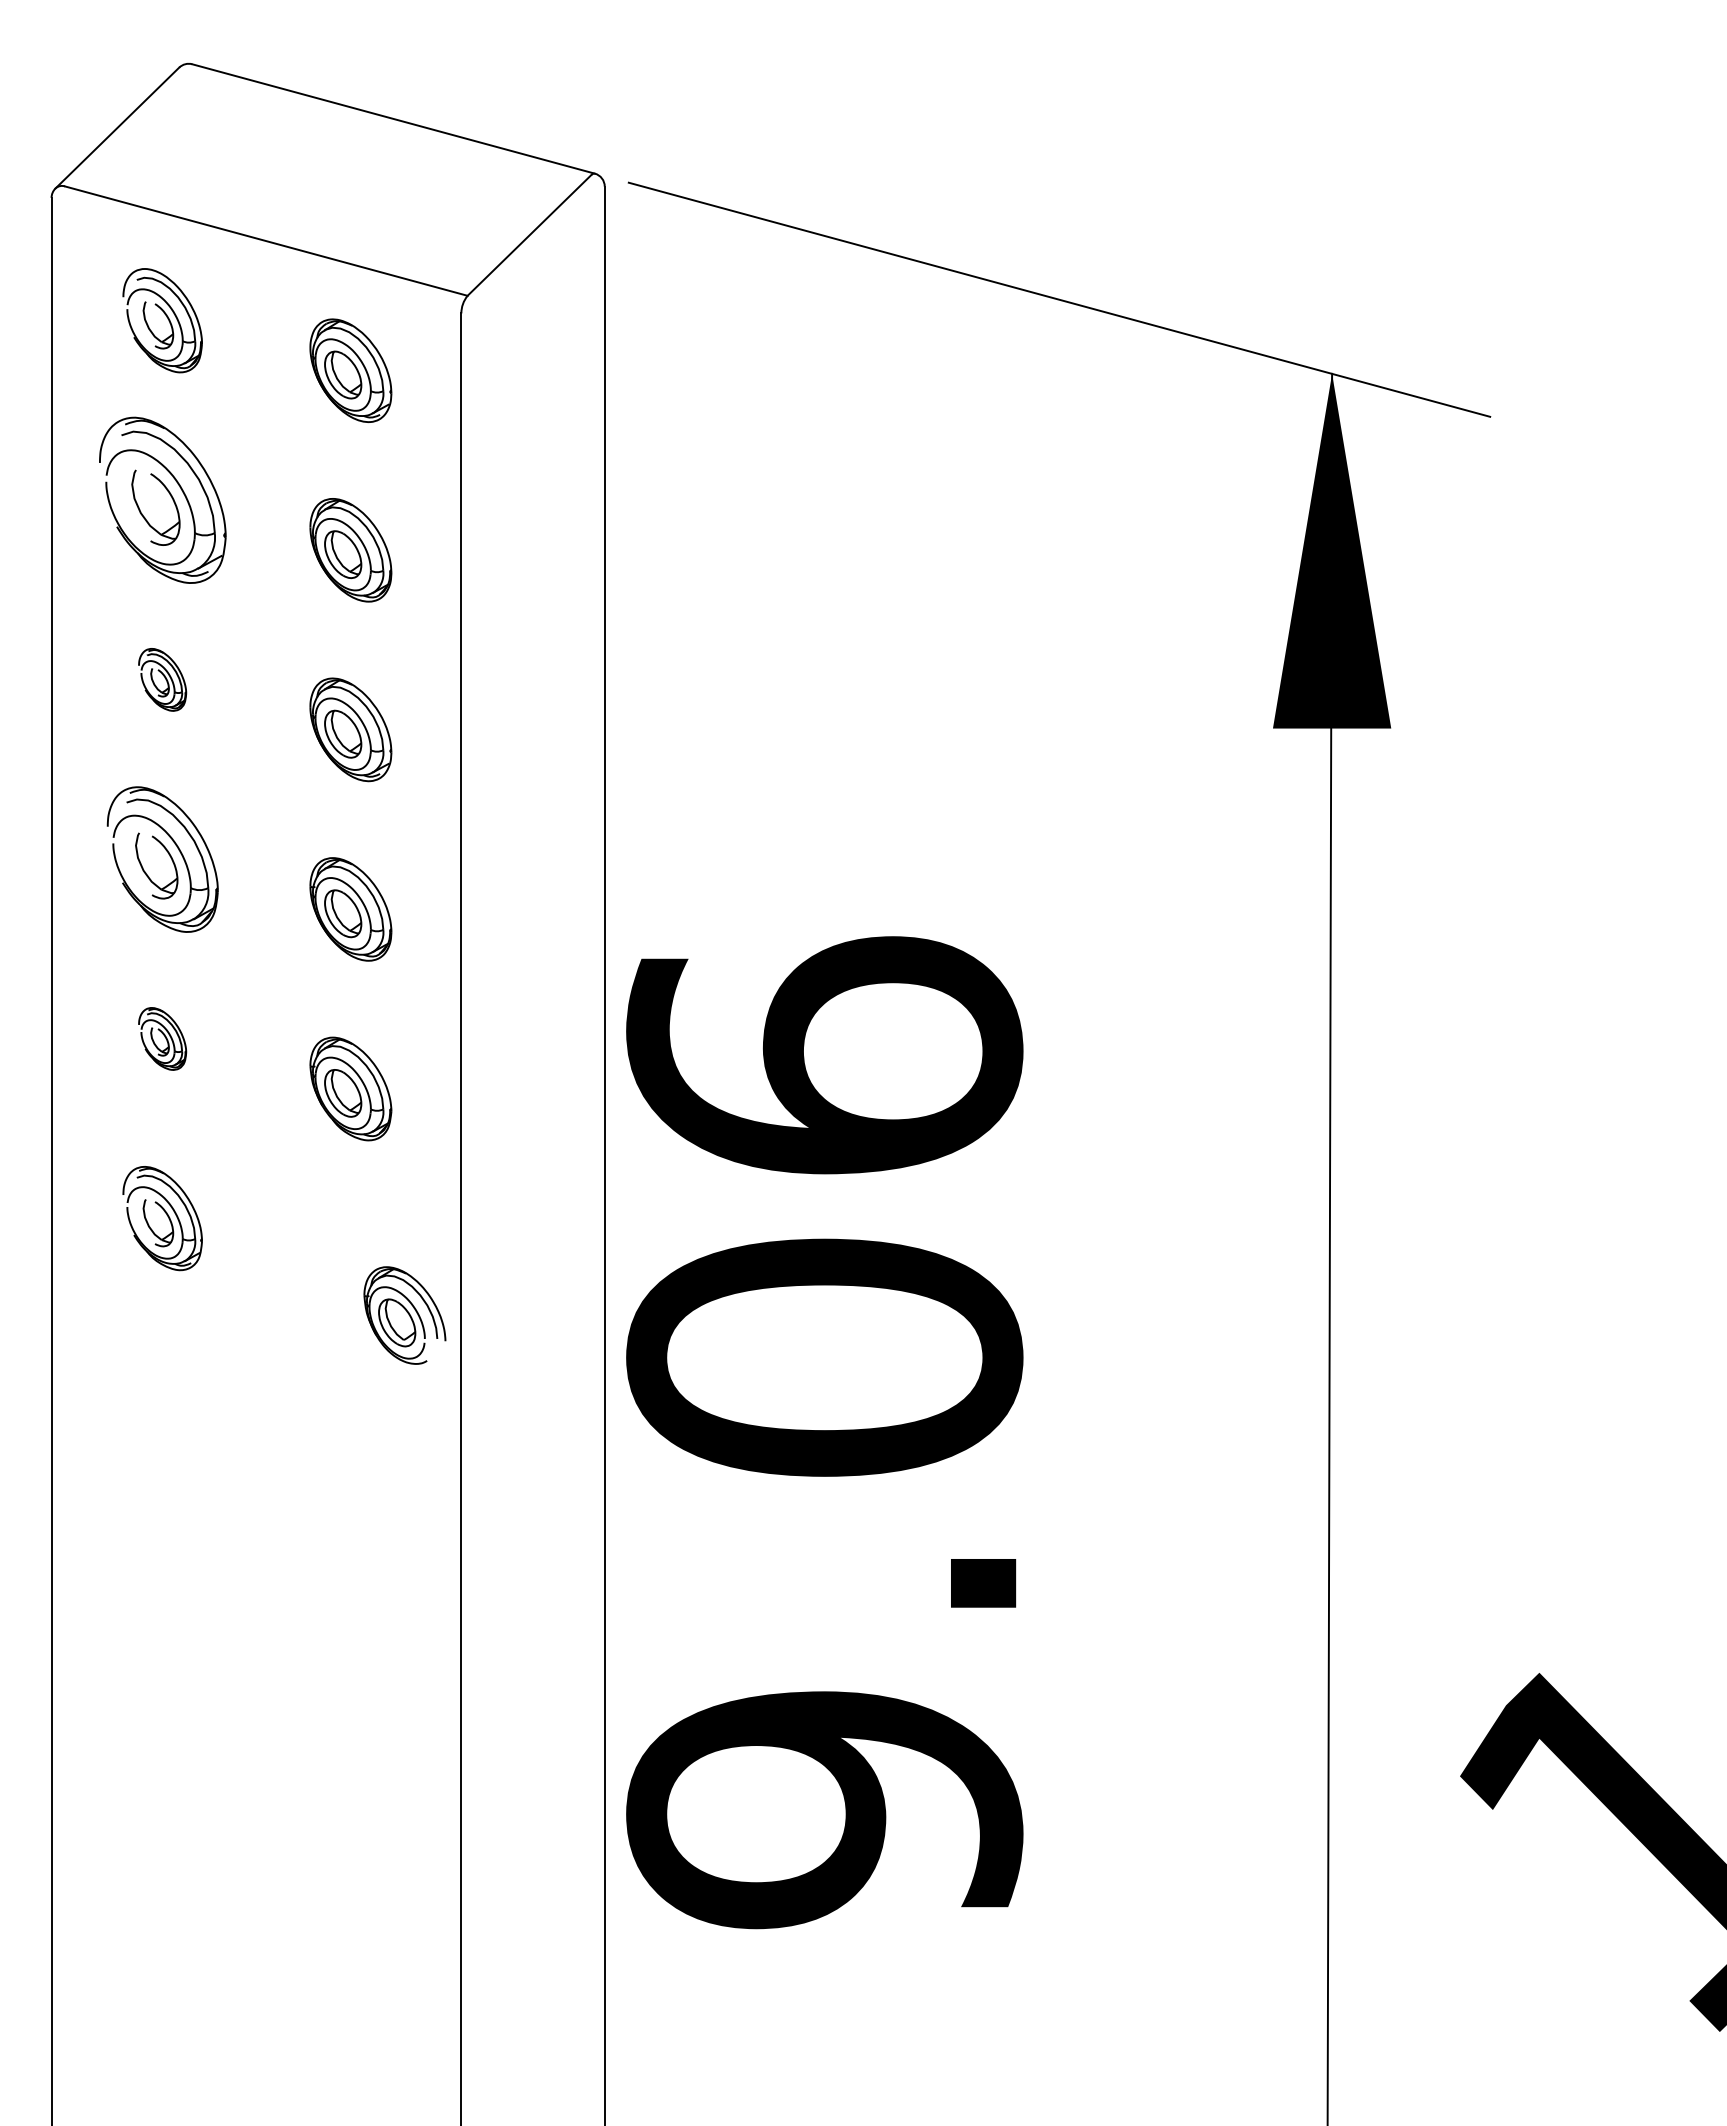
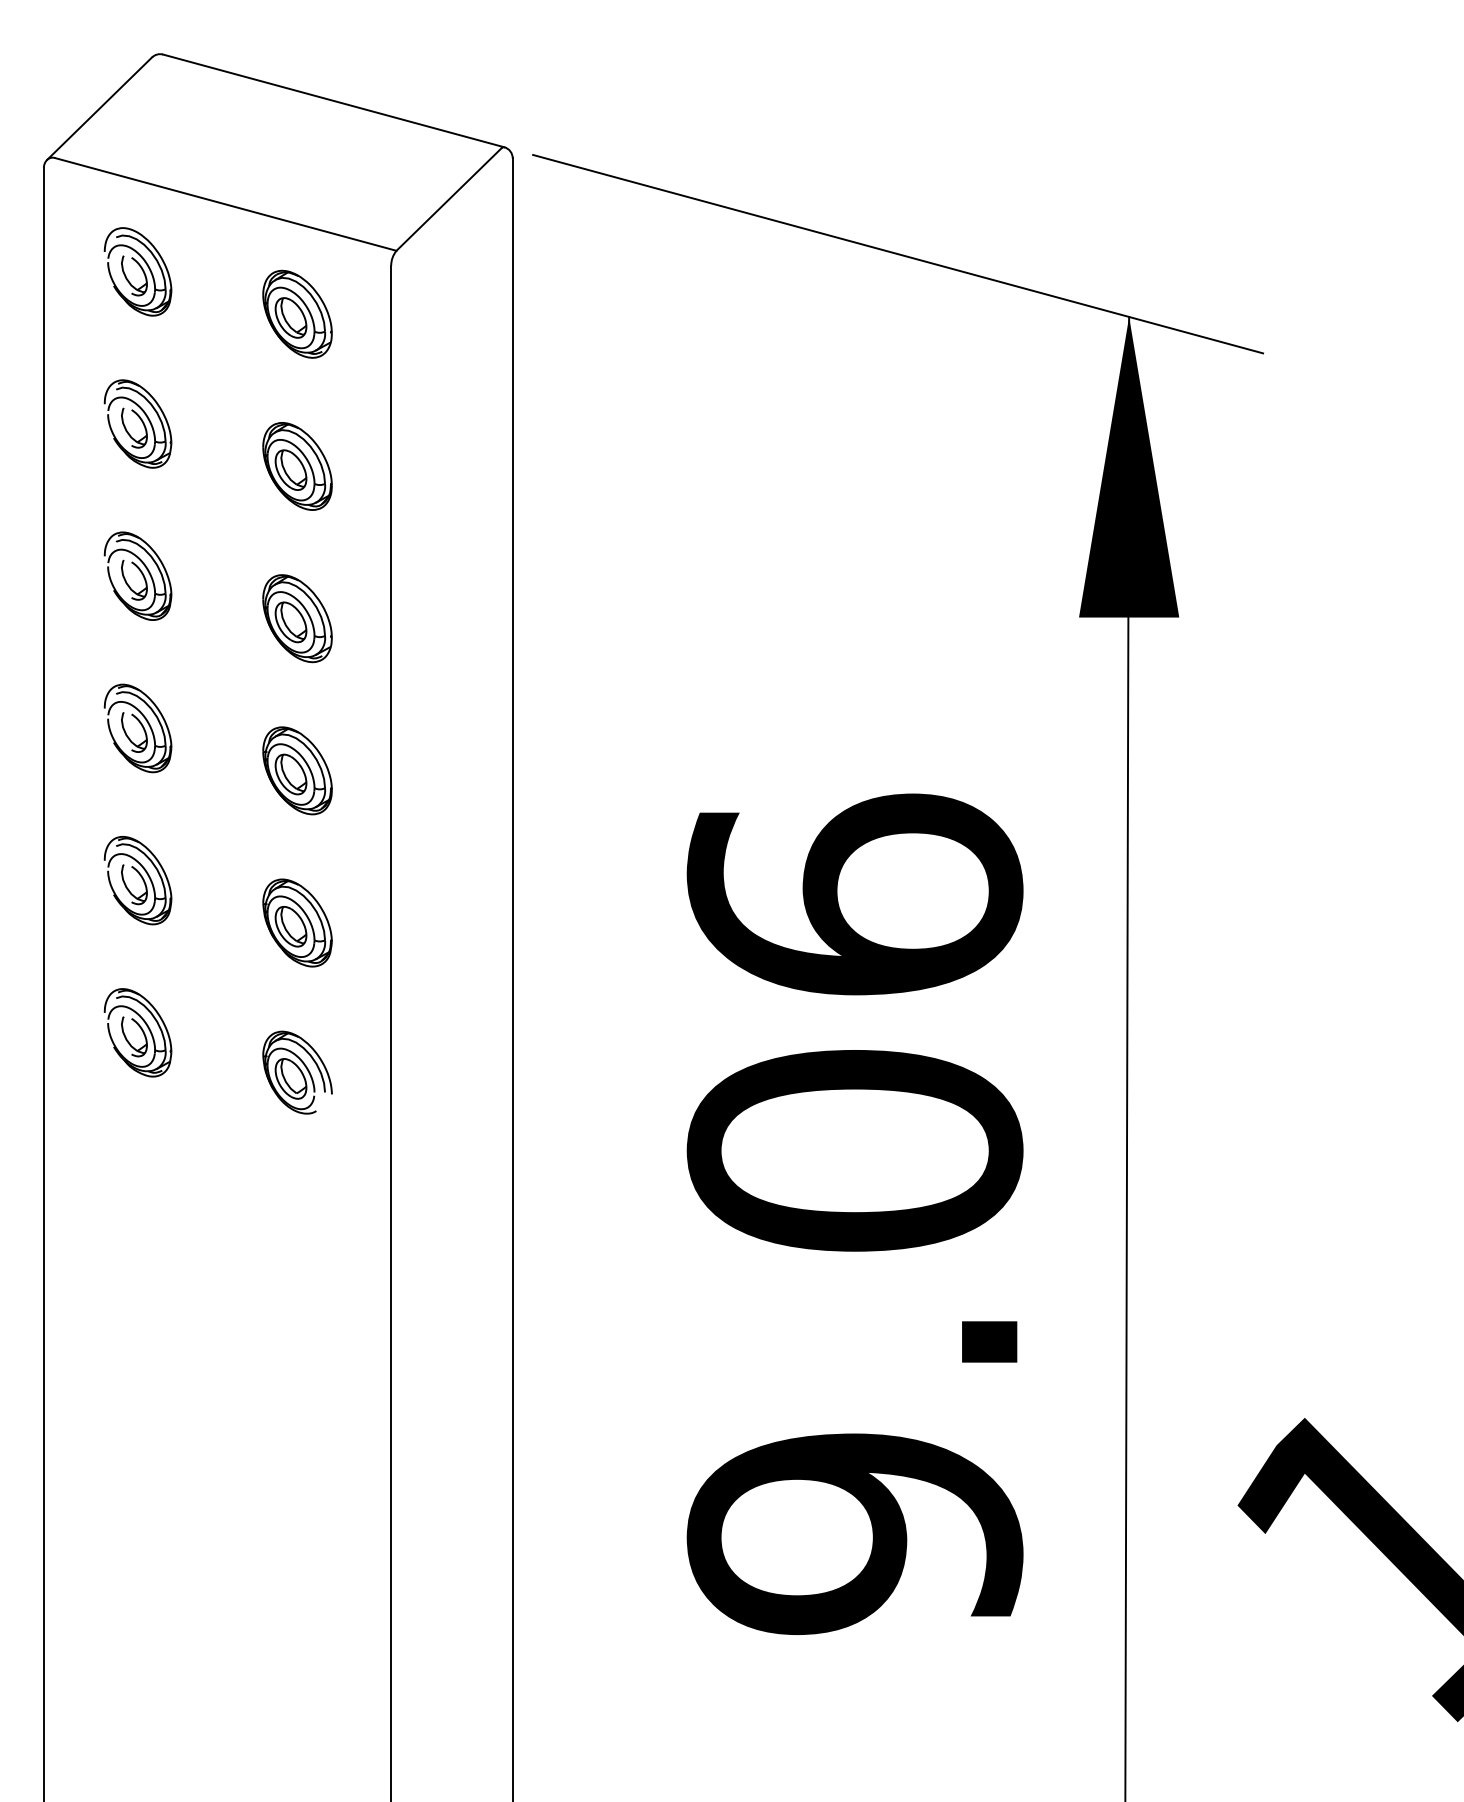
part: (162, 499) -> (137, 423), size x0.62
part: (162, 679) -> (137, 575), size x1.67
part: (162, 858) -> (137, 727), size x0.71
part: (162, 1038) -> (137, 880), size x1.67
part: (404, 1315) -> (297, 1072), moved
text: (824, 1432) -> (854, 1214), moved

